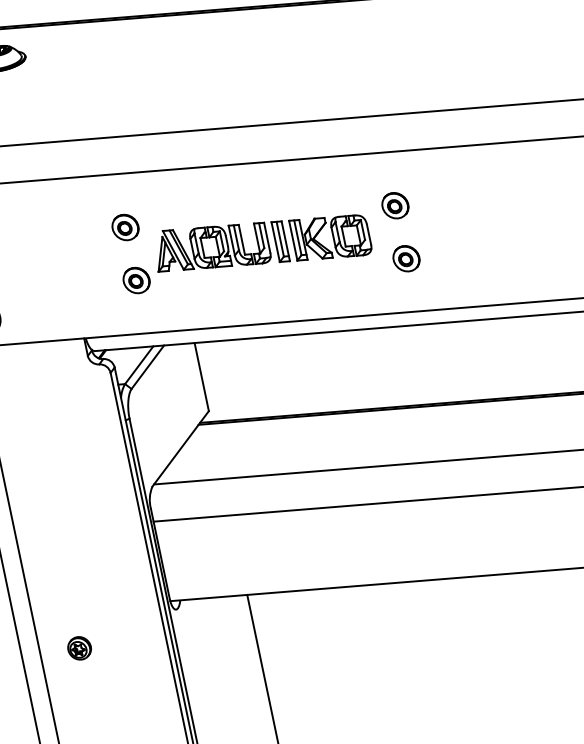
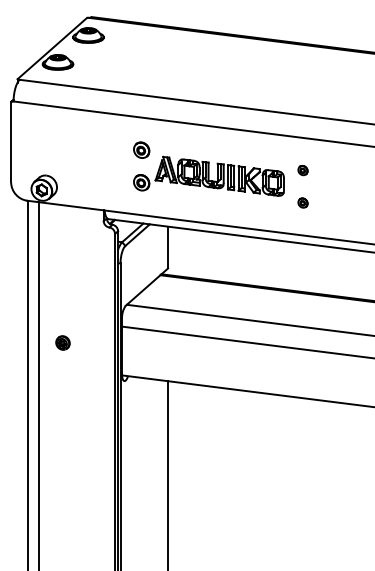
part: (394, 205) -> (302, 170), size x0.6
part: (405, 257) -> (302, 202), size x0.6
part: (78, 647) -> (62, 342), moved

